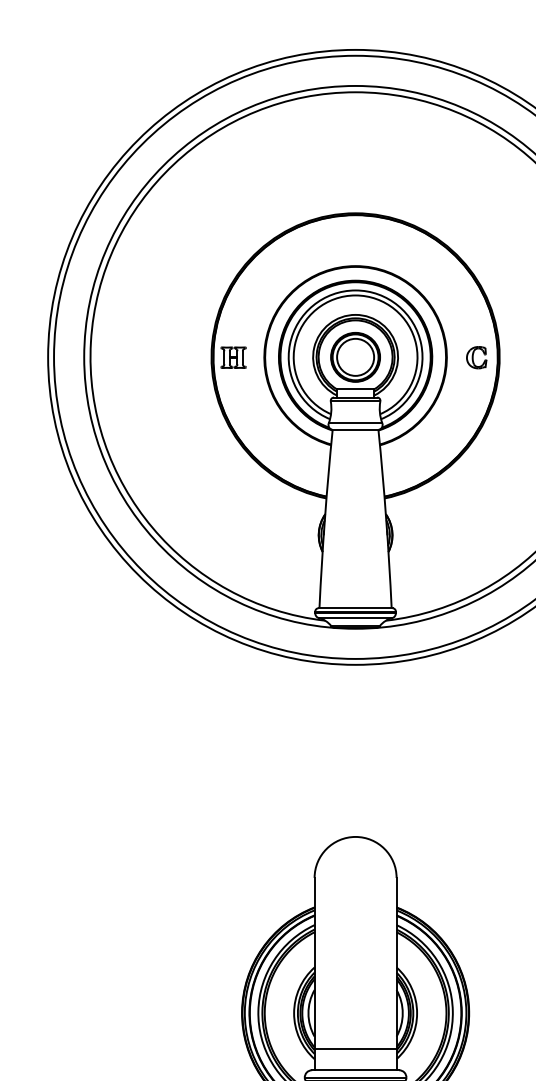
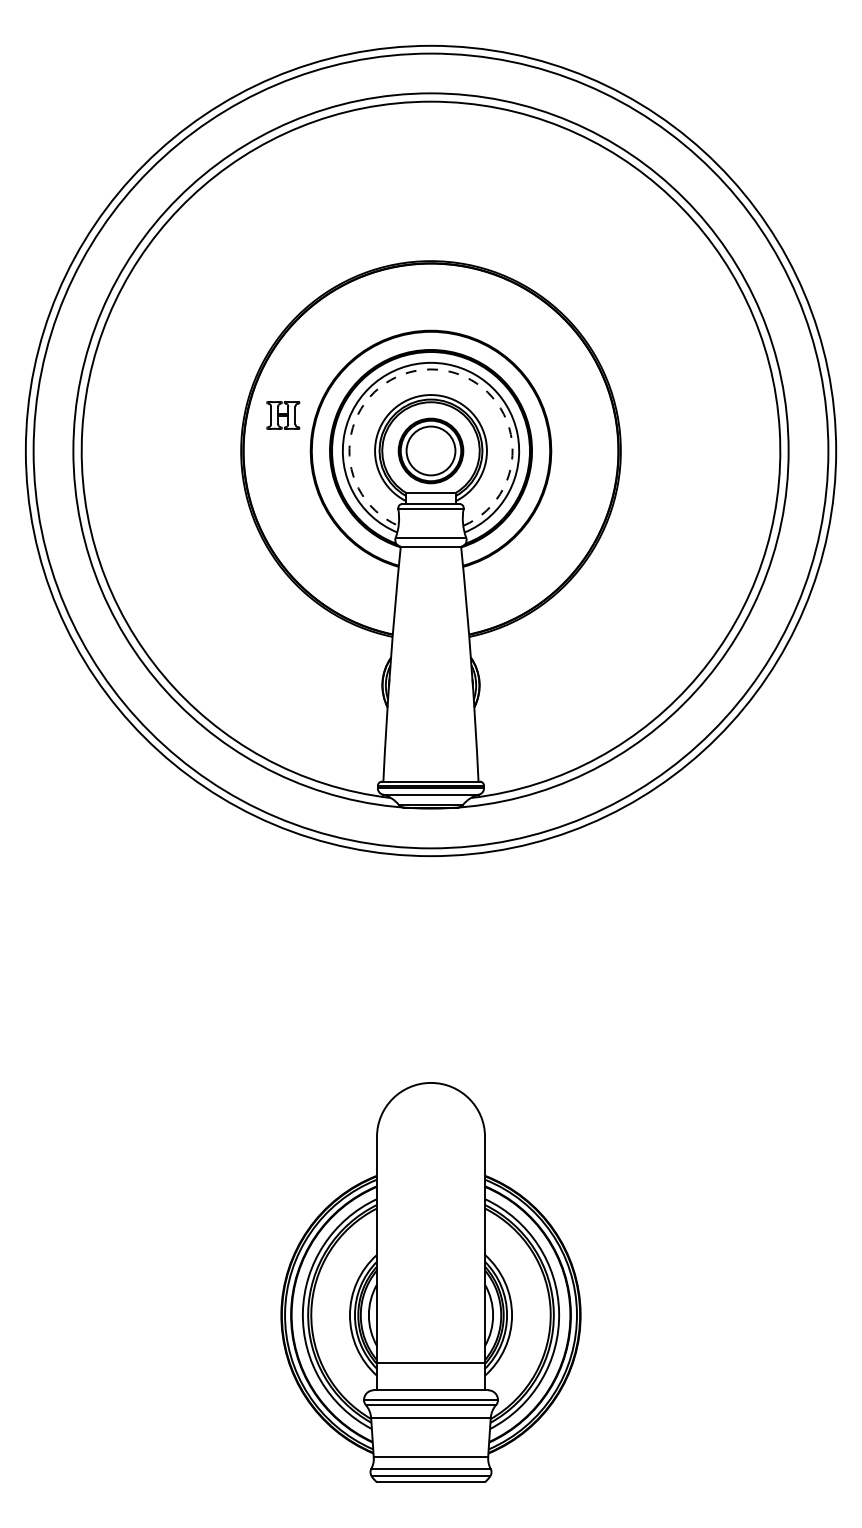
arc: (355, 295) -> (431, 369), solid -> dashed
part: (233, 357) -> (283, 415), moved
part: (476, 357) -> (590, 451), removed

